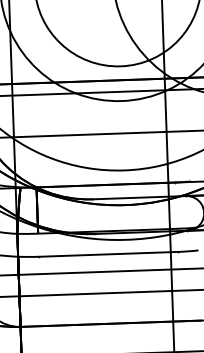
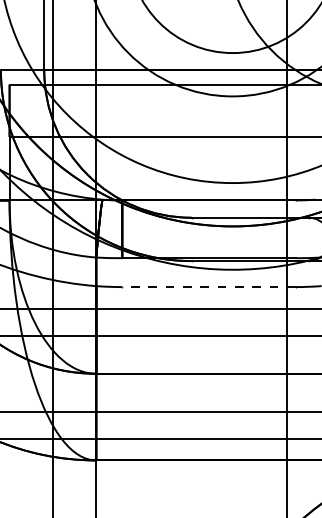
line: (108, 254) -> (208, 287), solid -> dashed

